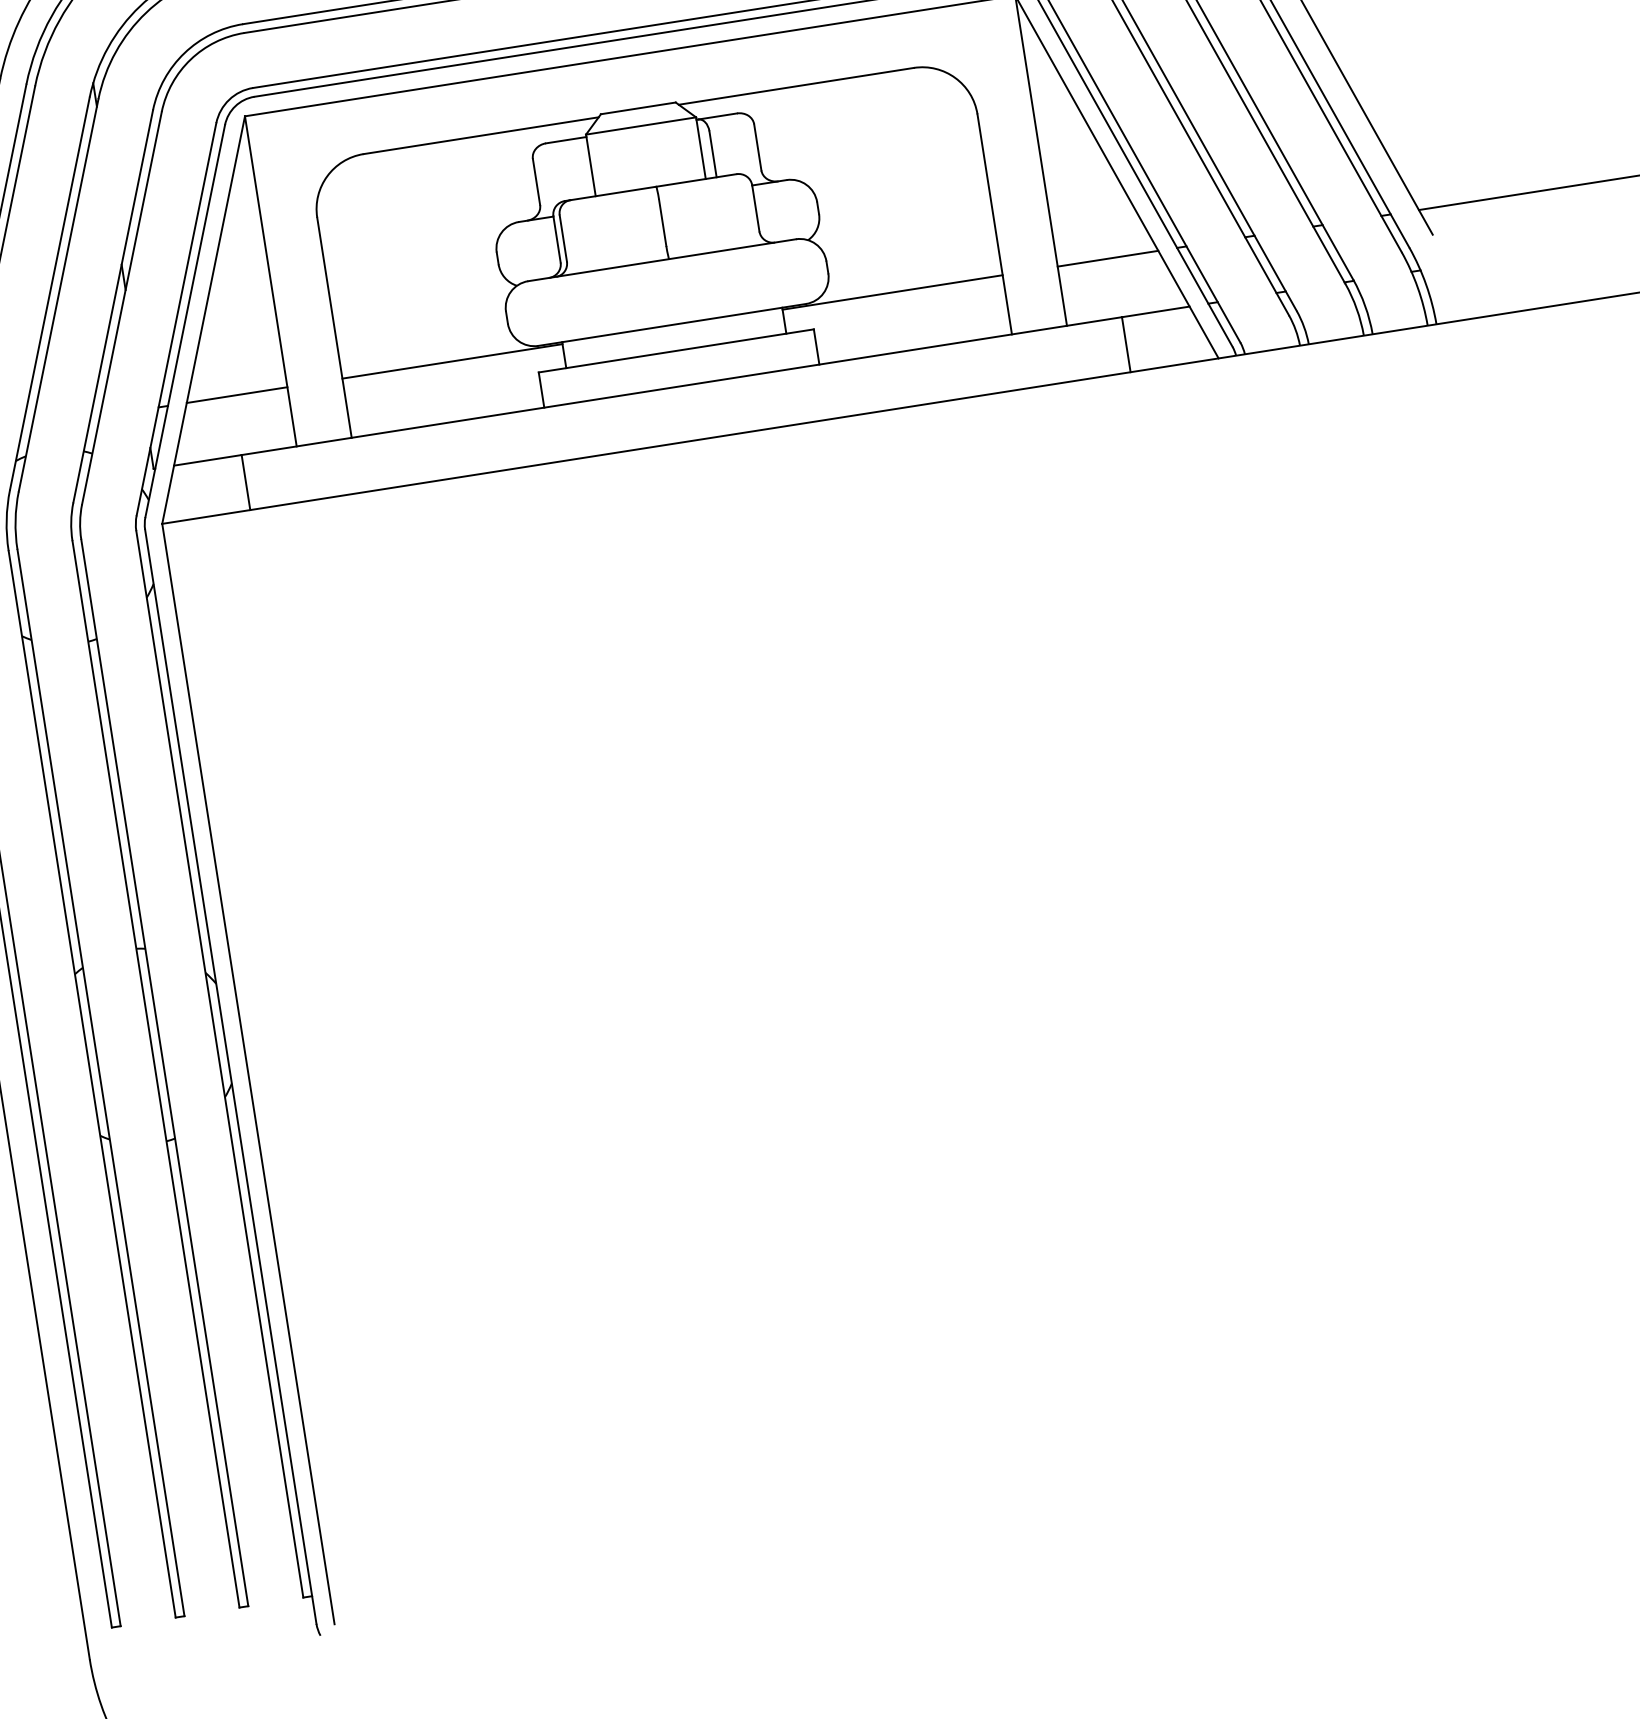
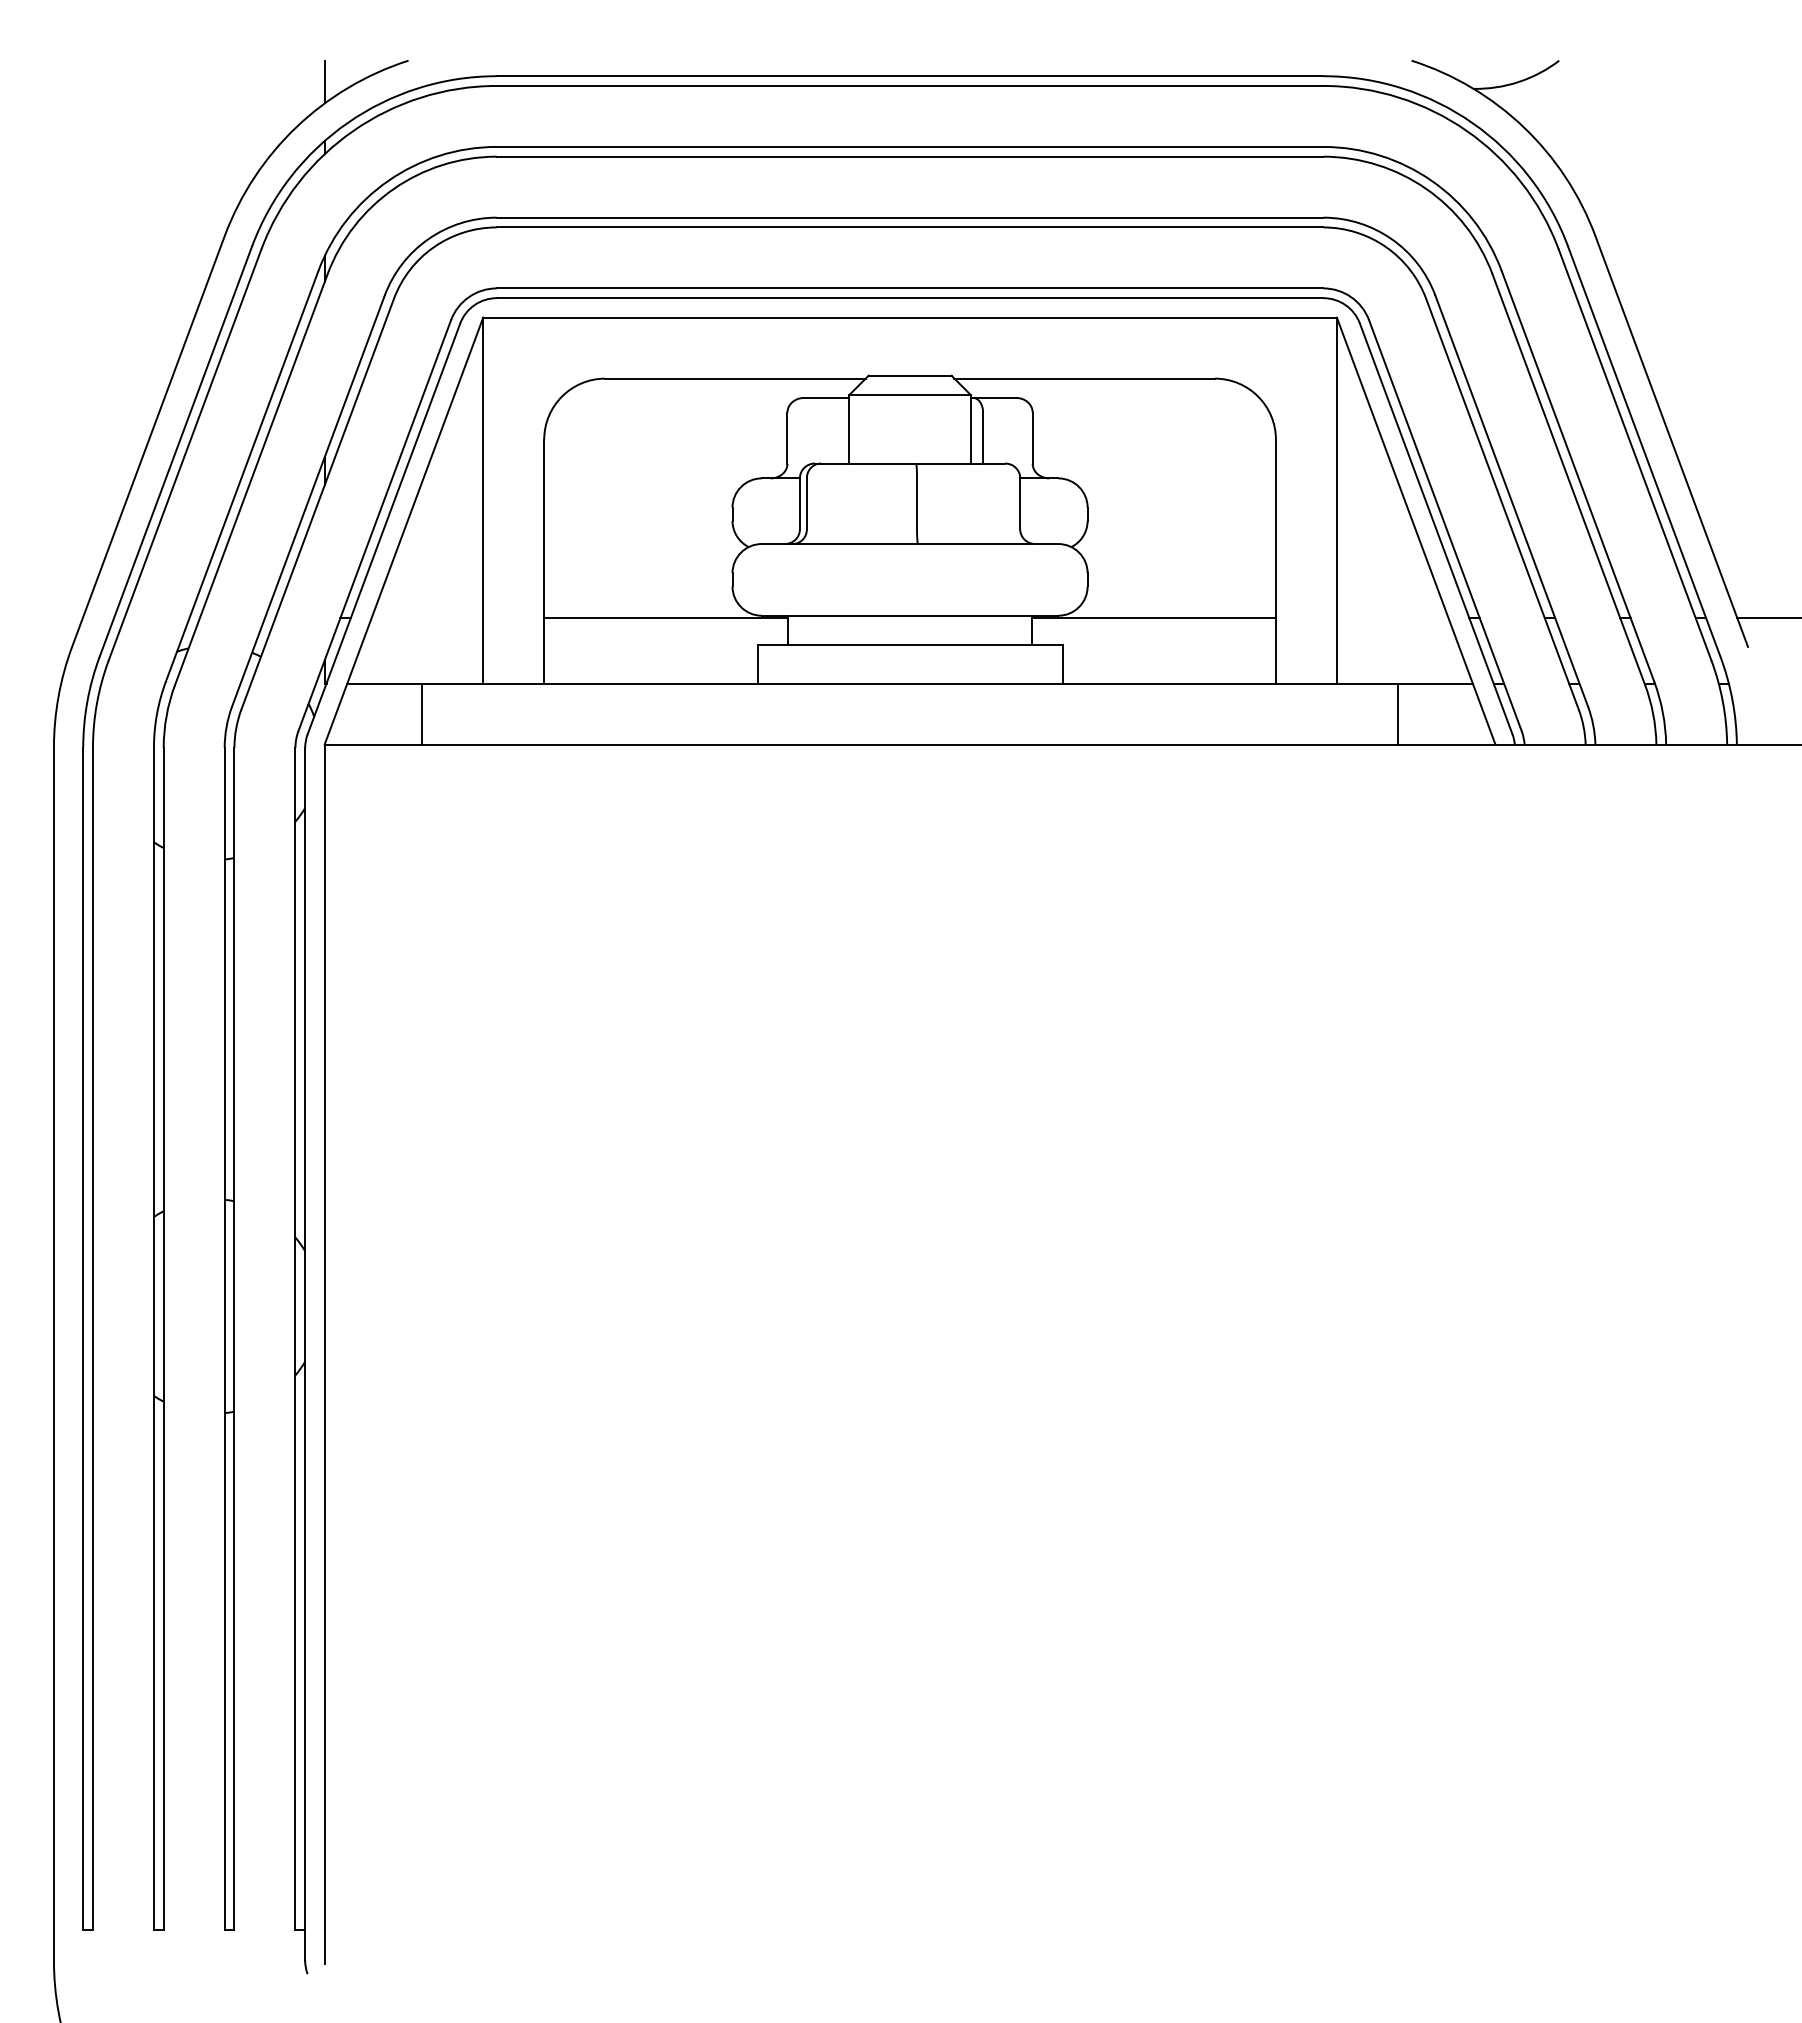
line: (1107, 258) -> (1392, 617), removed
line: (237, 394) -> (427, 617), removed

